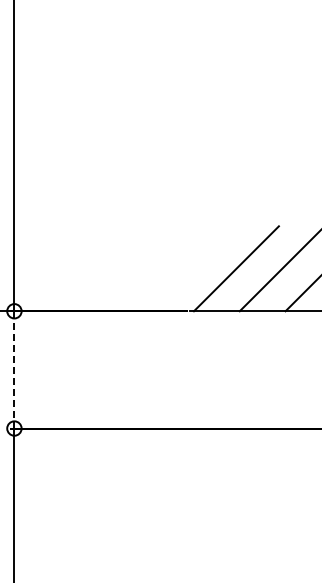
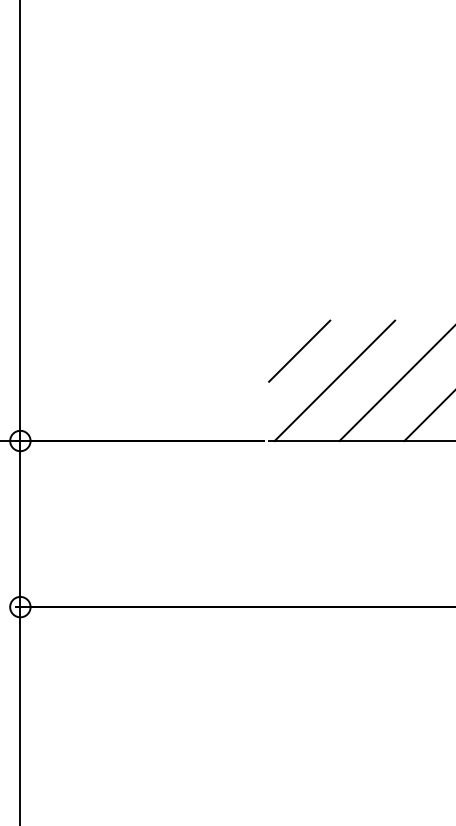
line: (211, 247) -> (299, 350), added
line: (14, 369) -> (20, 523), dashed -> solid

